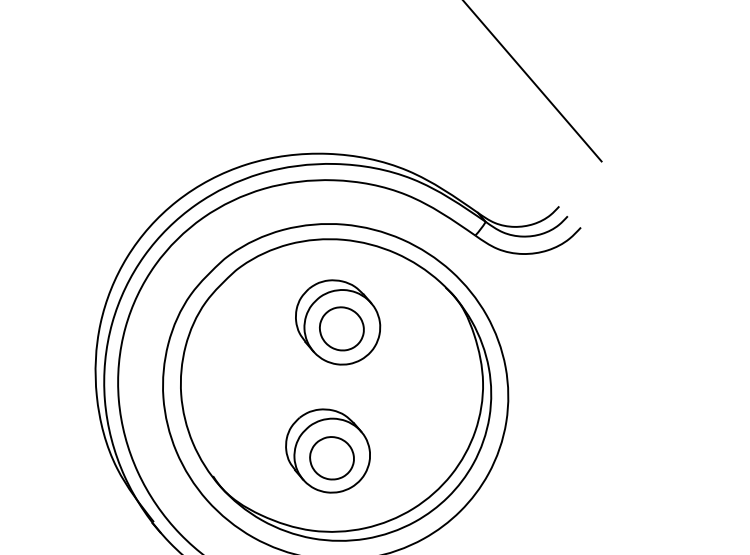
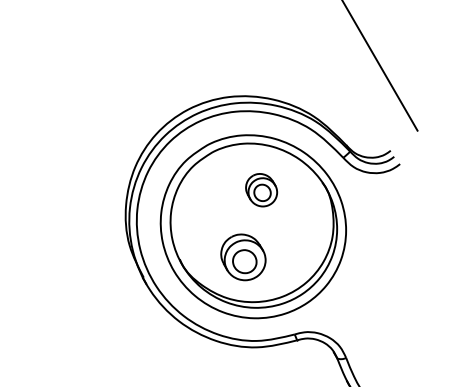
part: (337, 323) -> (261, 190), size x0.7

